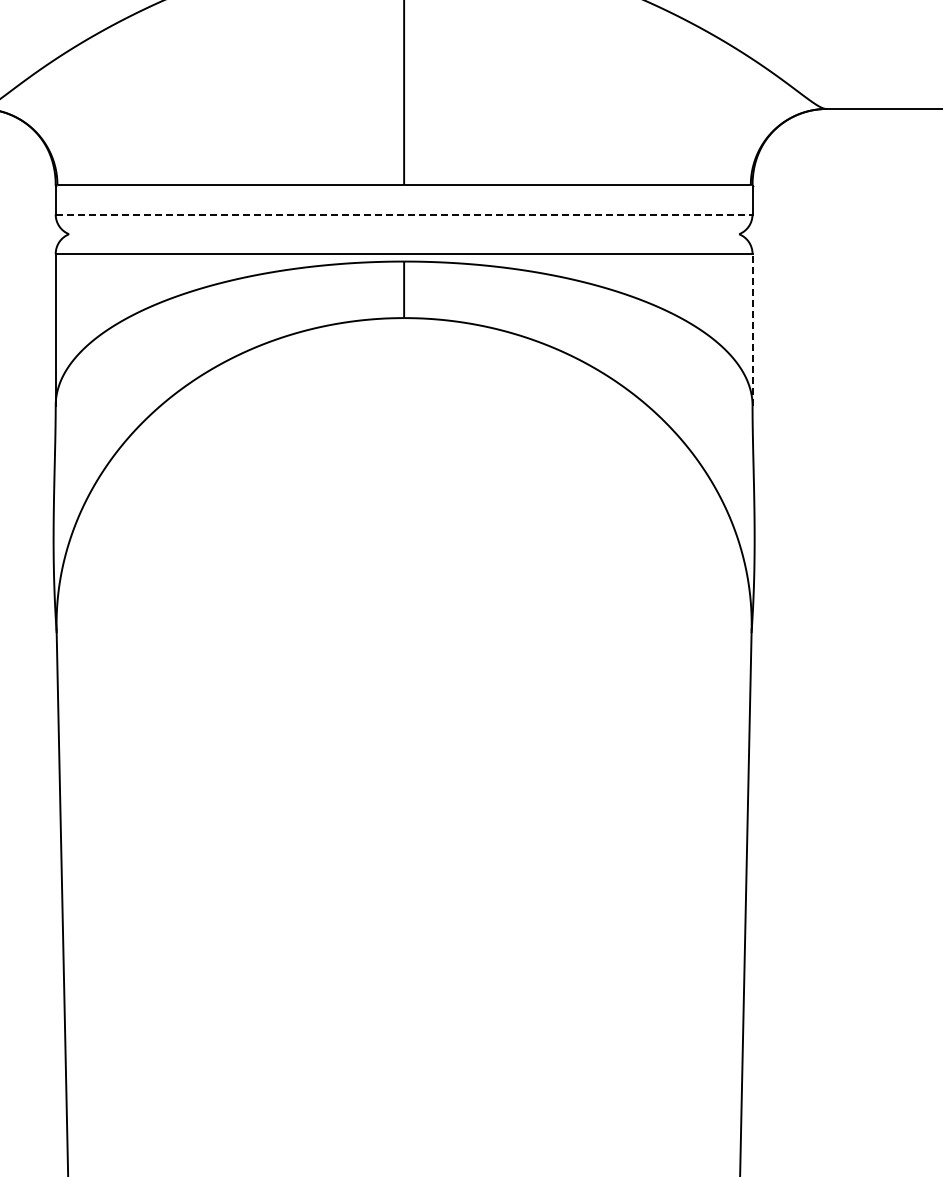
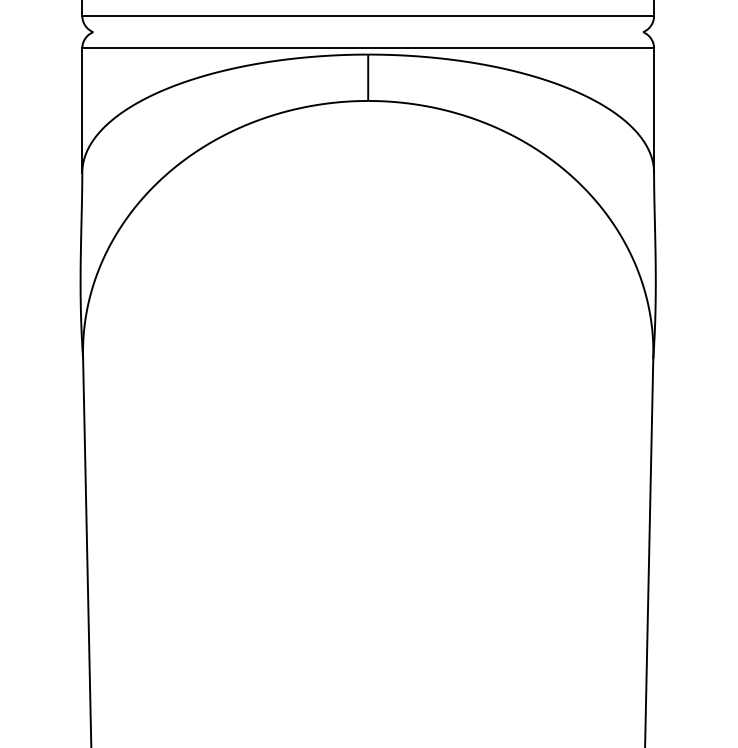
line: (404, 214) -> (368, 15), dashed -> solid
line: (752, 329) -> (654, 110), dashed -> solid

